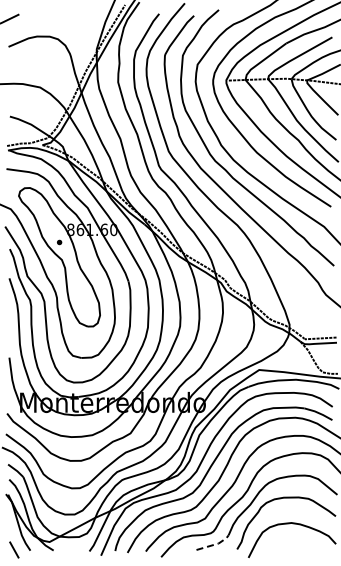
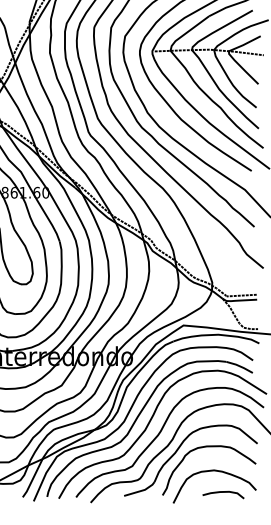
line: (214, 544) -> (141, 490), dashed -> solid
curve: (301, 546) -> (223, 492), added

